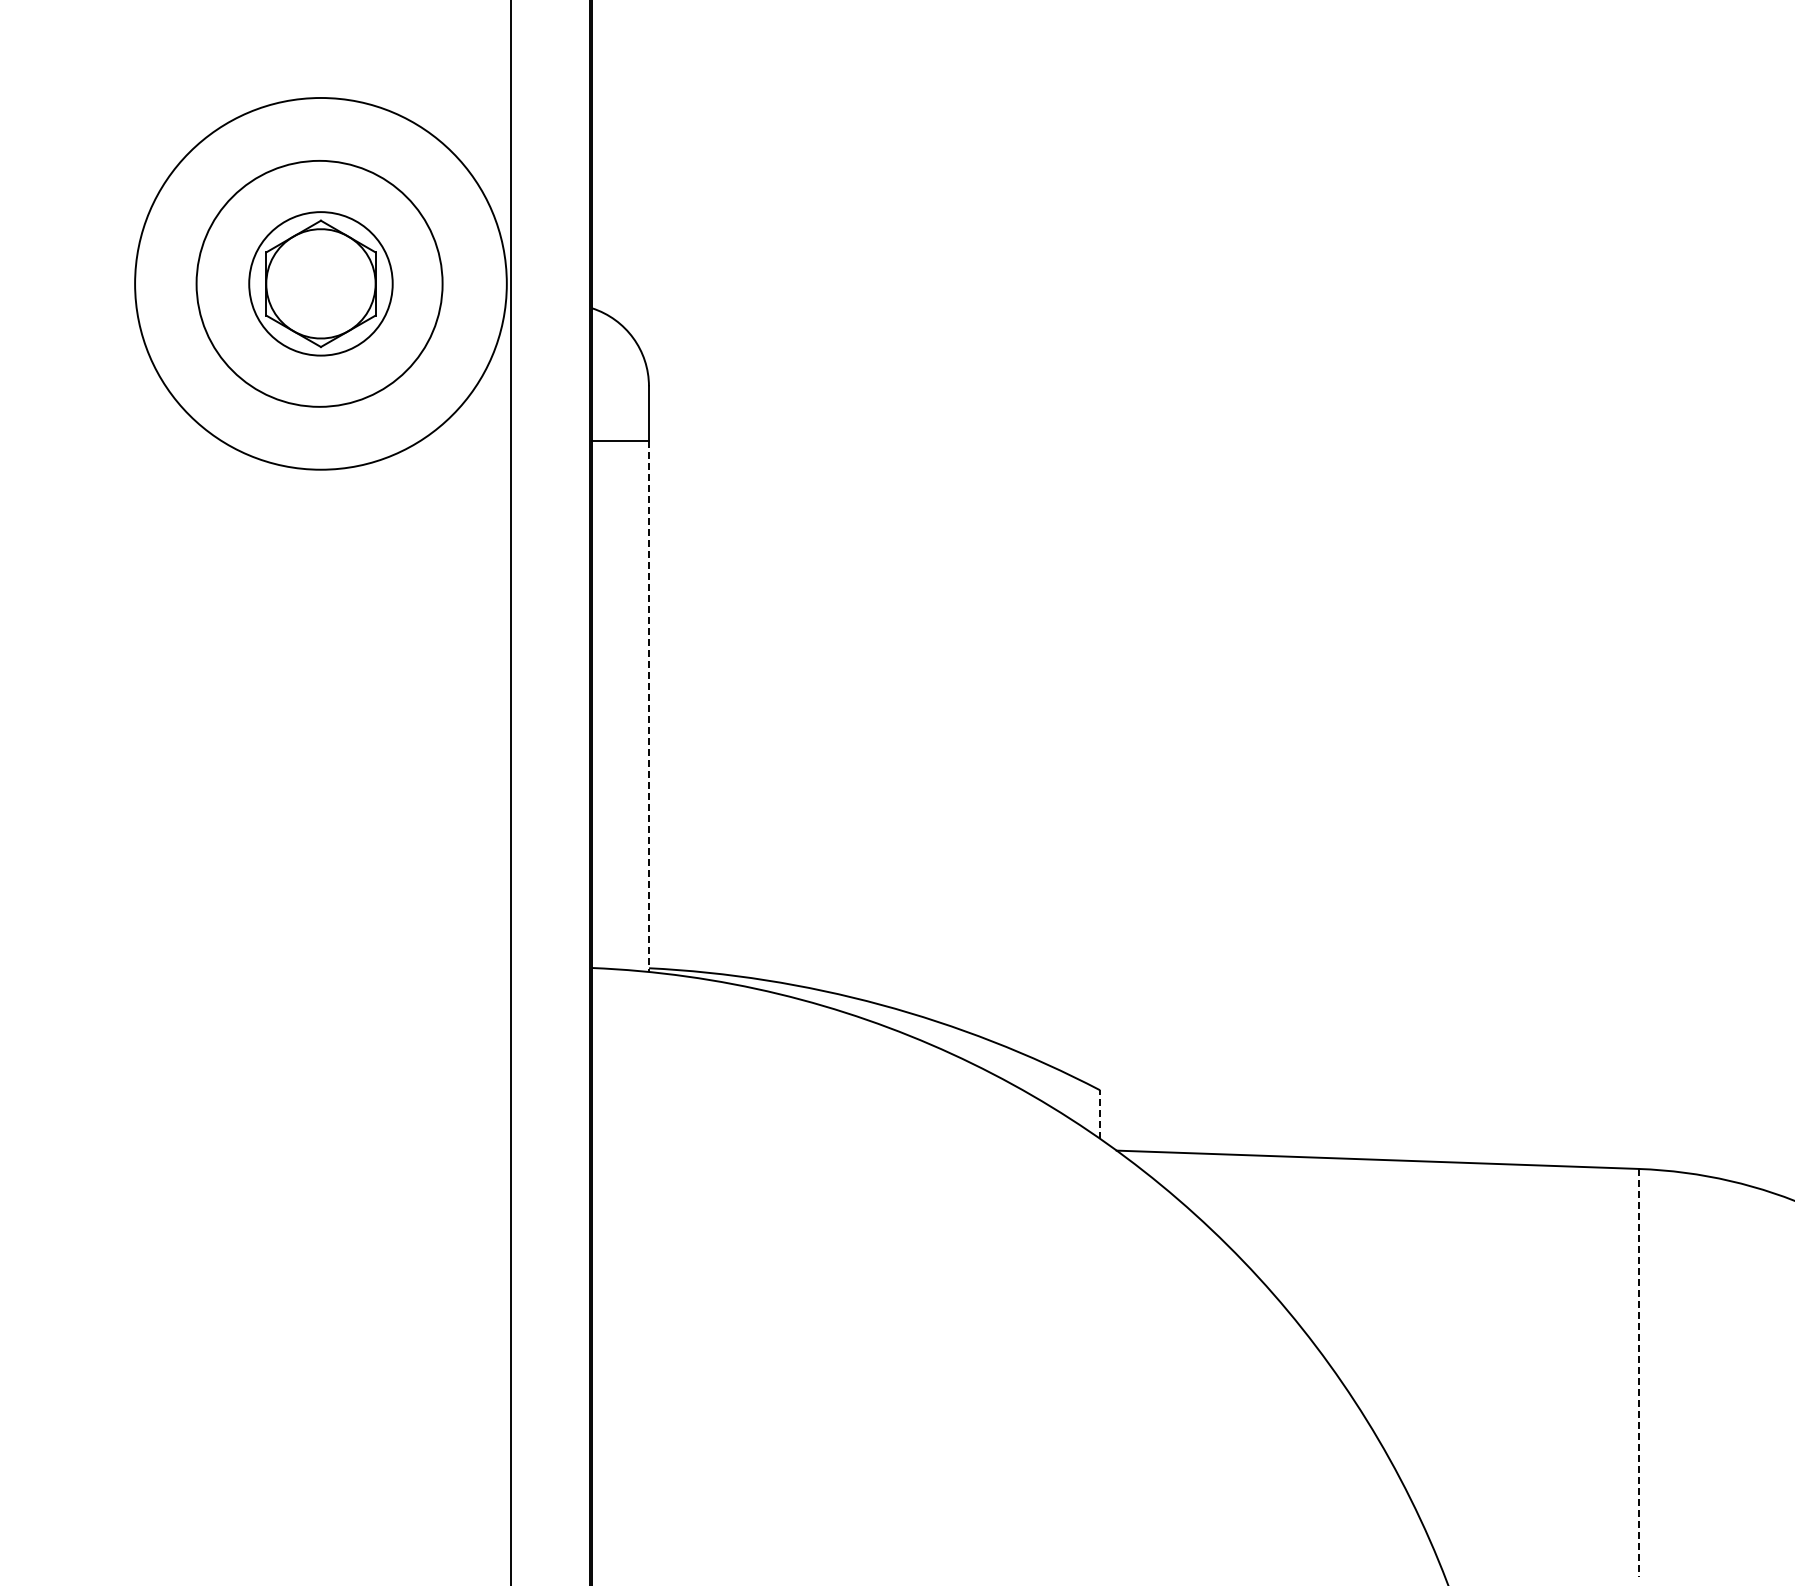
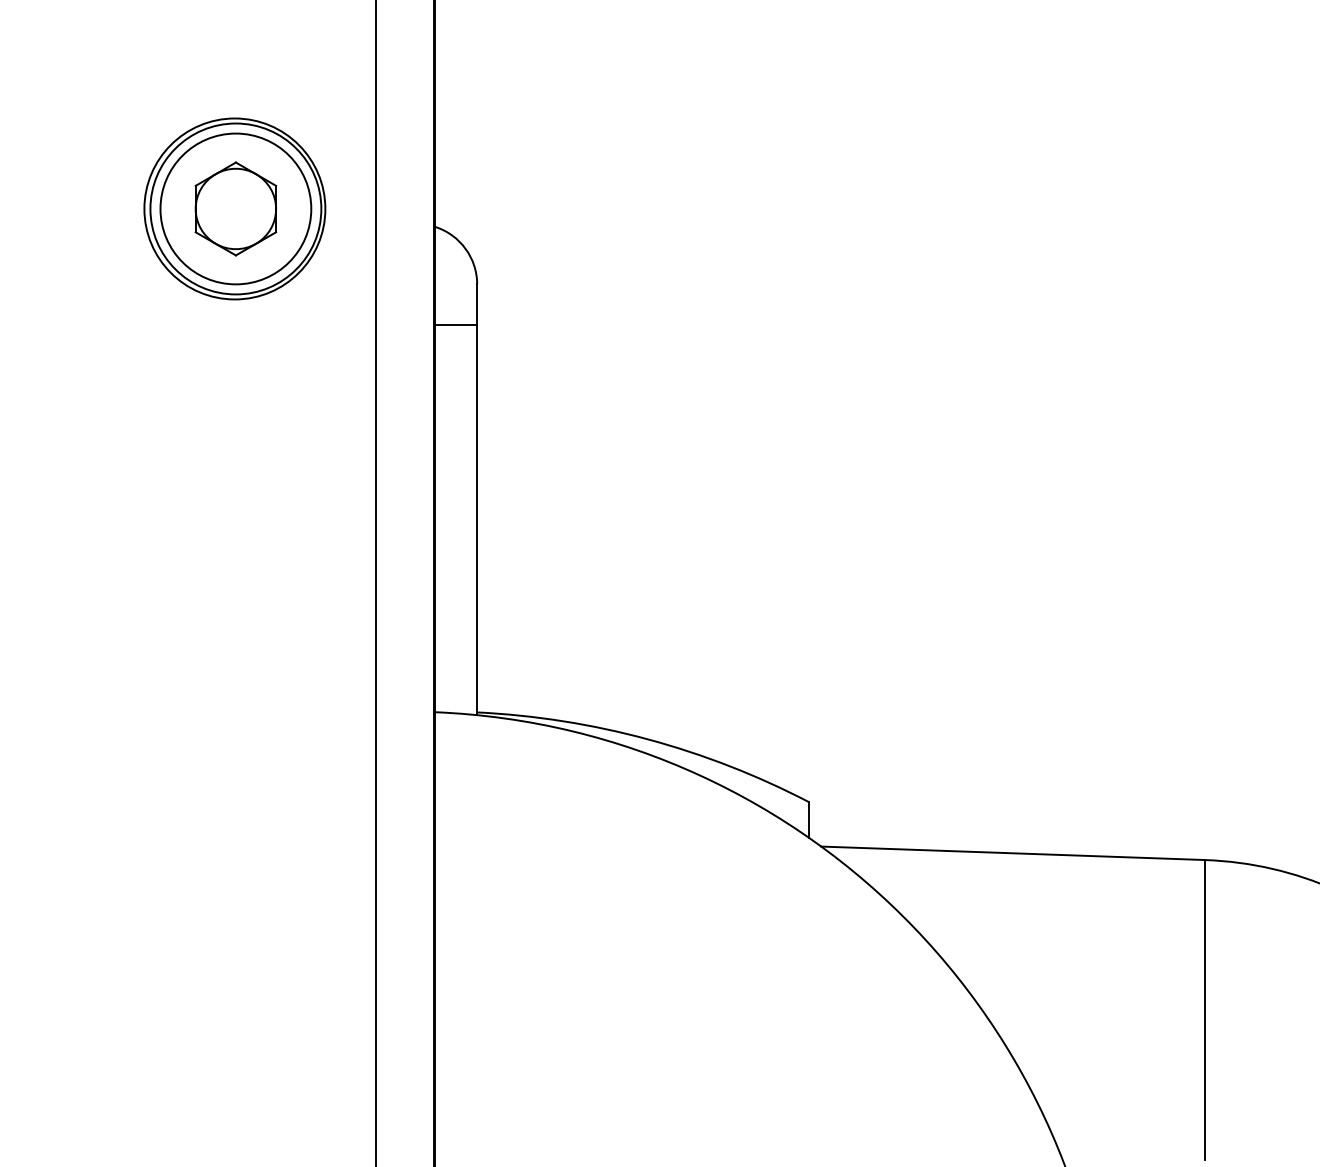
circle: (320, 283) -> (235, 208), size x0.62
circle: (320, 283) -> (235, 208), size x1.43
line: (648, 706) -> (476, 519), dashed -> solid
line: (1099, 1114) -> (808, 819), dashed -> solid
line: (1638, 1373) -> (1205, 1010), dashed -> solid

